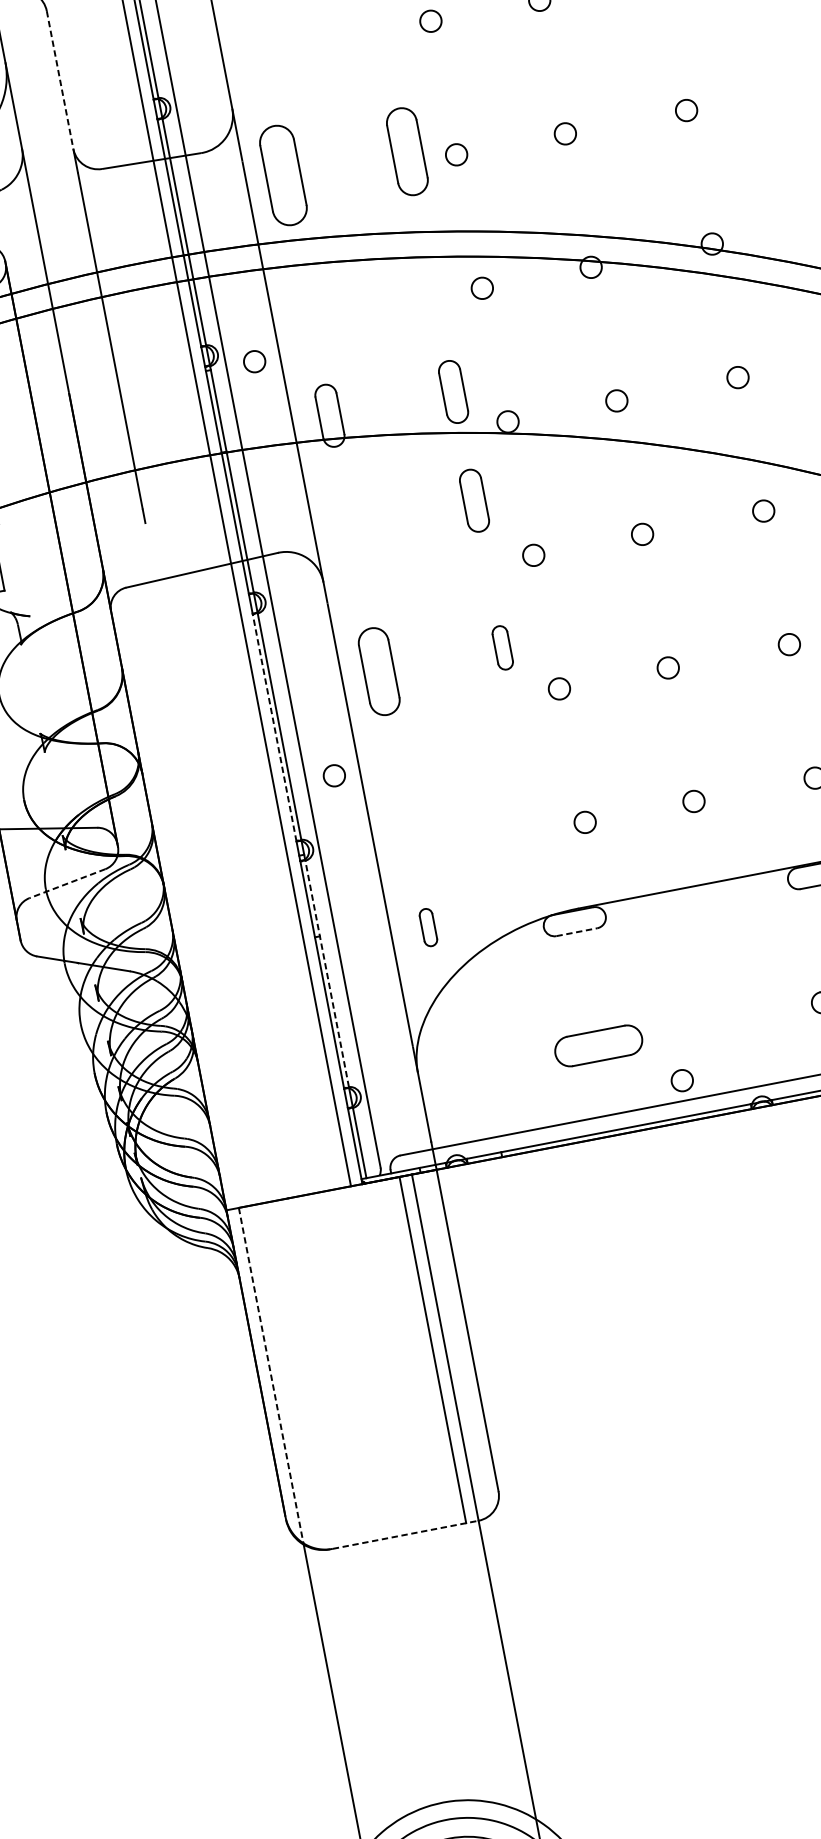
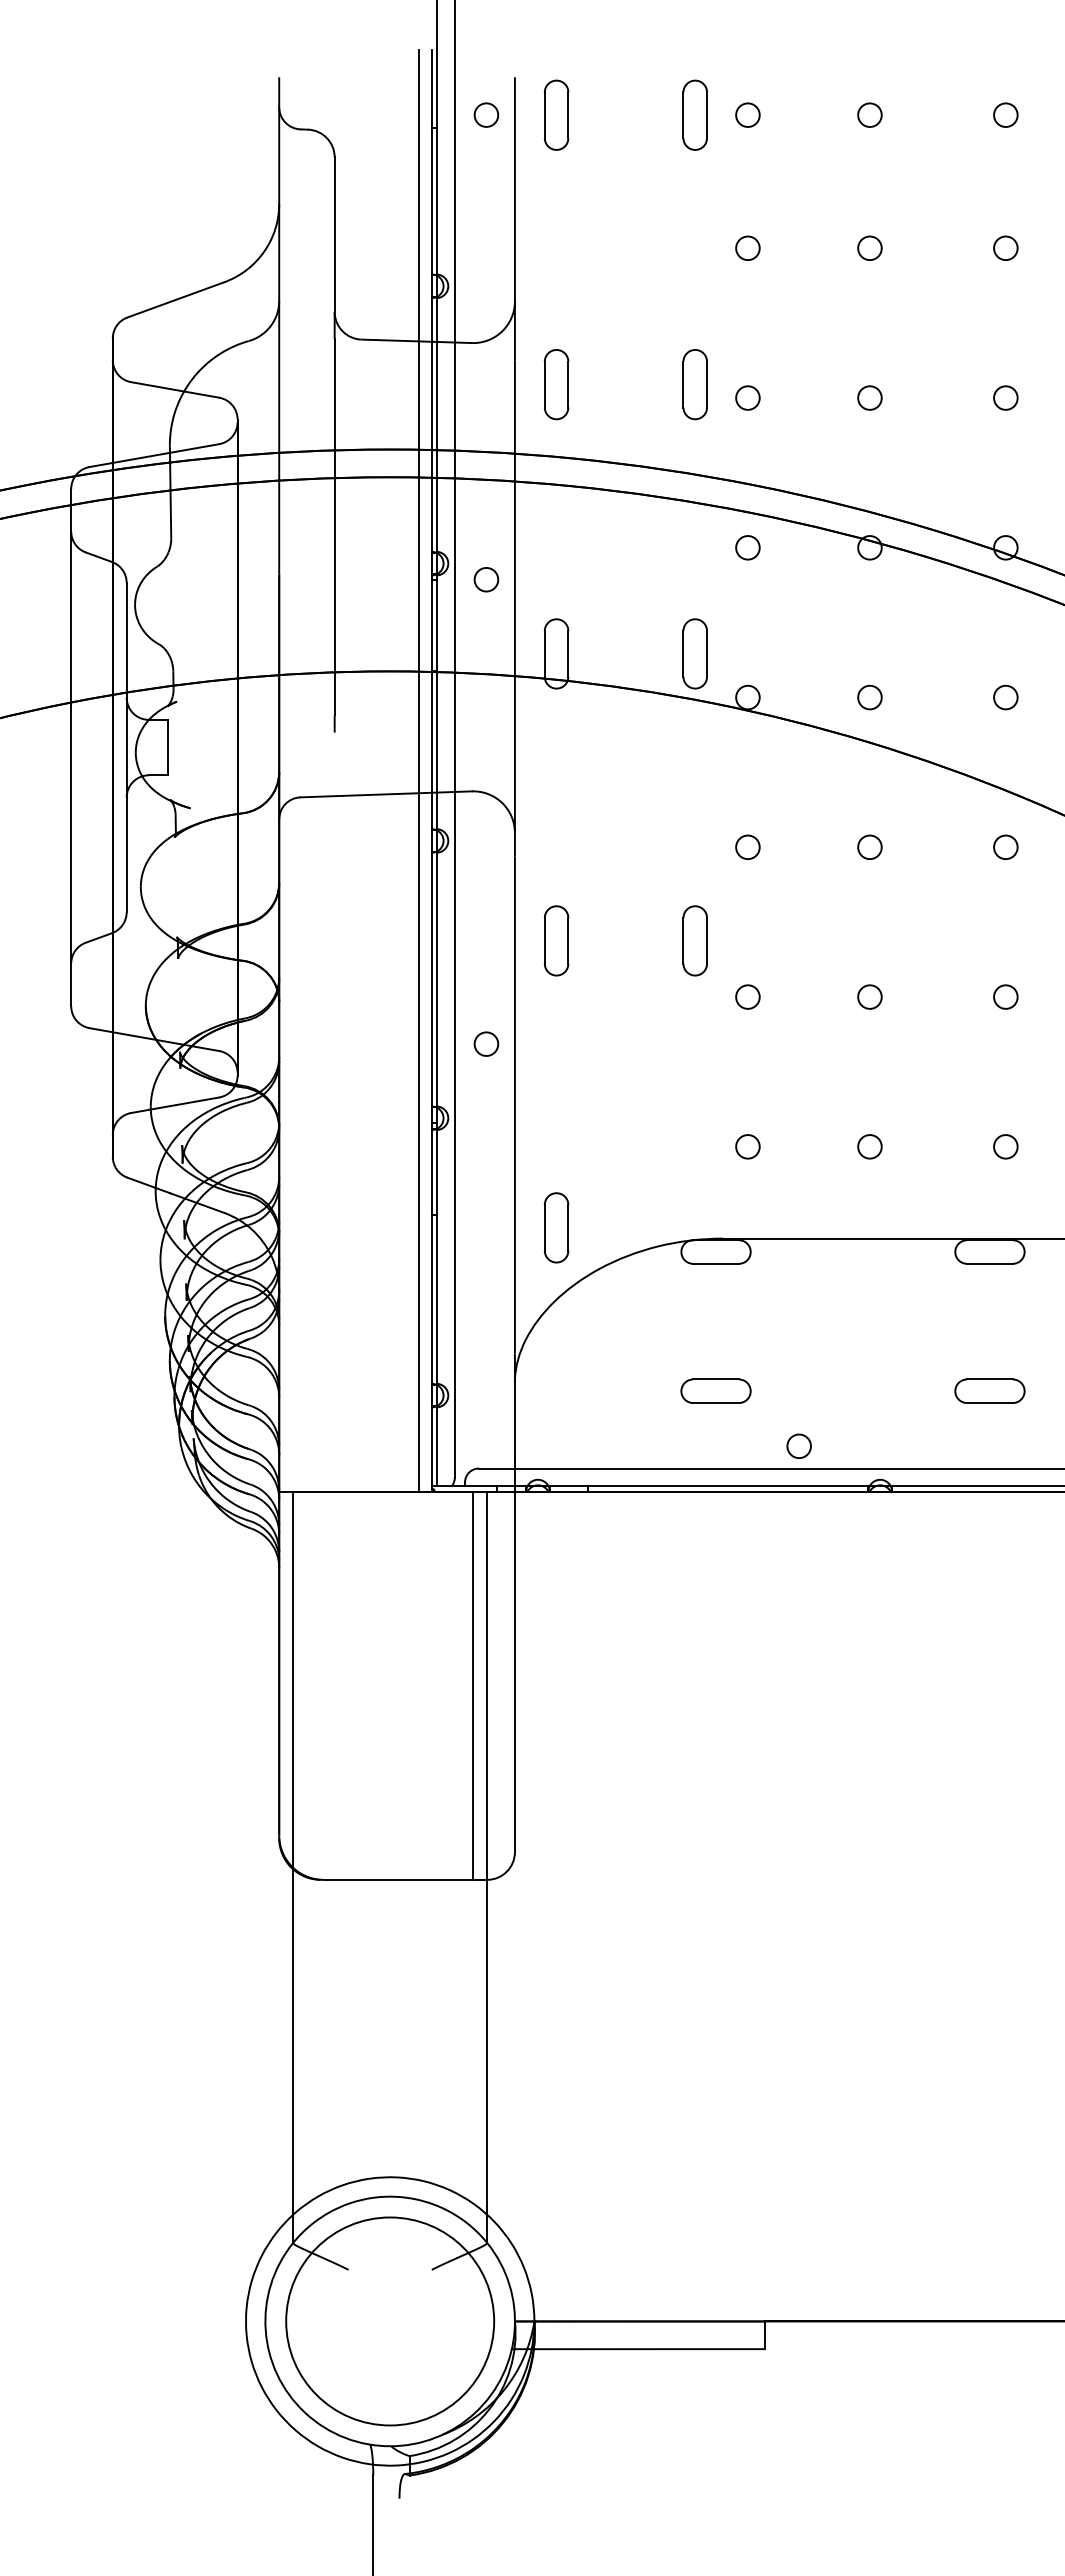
line: (60, 80) -> (334, 235), dashed -> solid
part: (406, 151) -> (694, 384), size x0.71
part: (283, 175) -> (556, 384), size x0.62
part: (473, 500) -> (694, 775), removed
part: (502, 647) -> (694, 940), size x1.43
part: (379, 671) -> (556, 940), size x0.71
line: (274, 727) -> (431, 979), dashed -> solid
line: (67, 883) -> (175, 1105), dashed -> solid
part: (428, 927) -> (556, 1227), size x1.67
line: (577, 931) -> (716, 1263), dashed -> solid
line: (327, 973) -> (437, 1256), dashed -> solid
part: (598, 1045) -> (715, 1390), size x0.71
line: (271, 1376) -> (293, 1680), dashed -> solid
line: (405, 1534) -> (405, 1879), dashed -> solid

